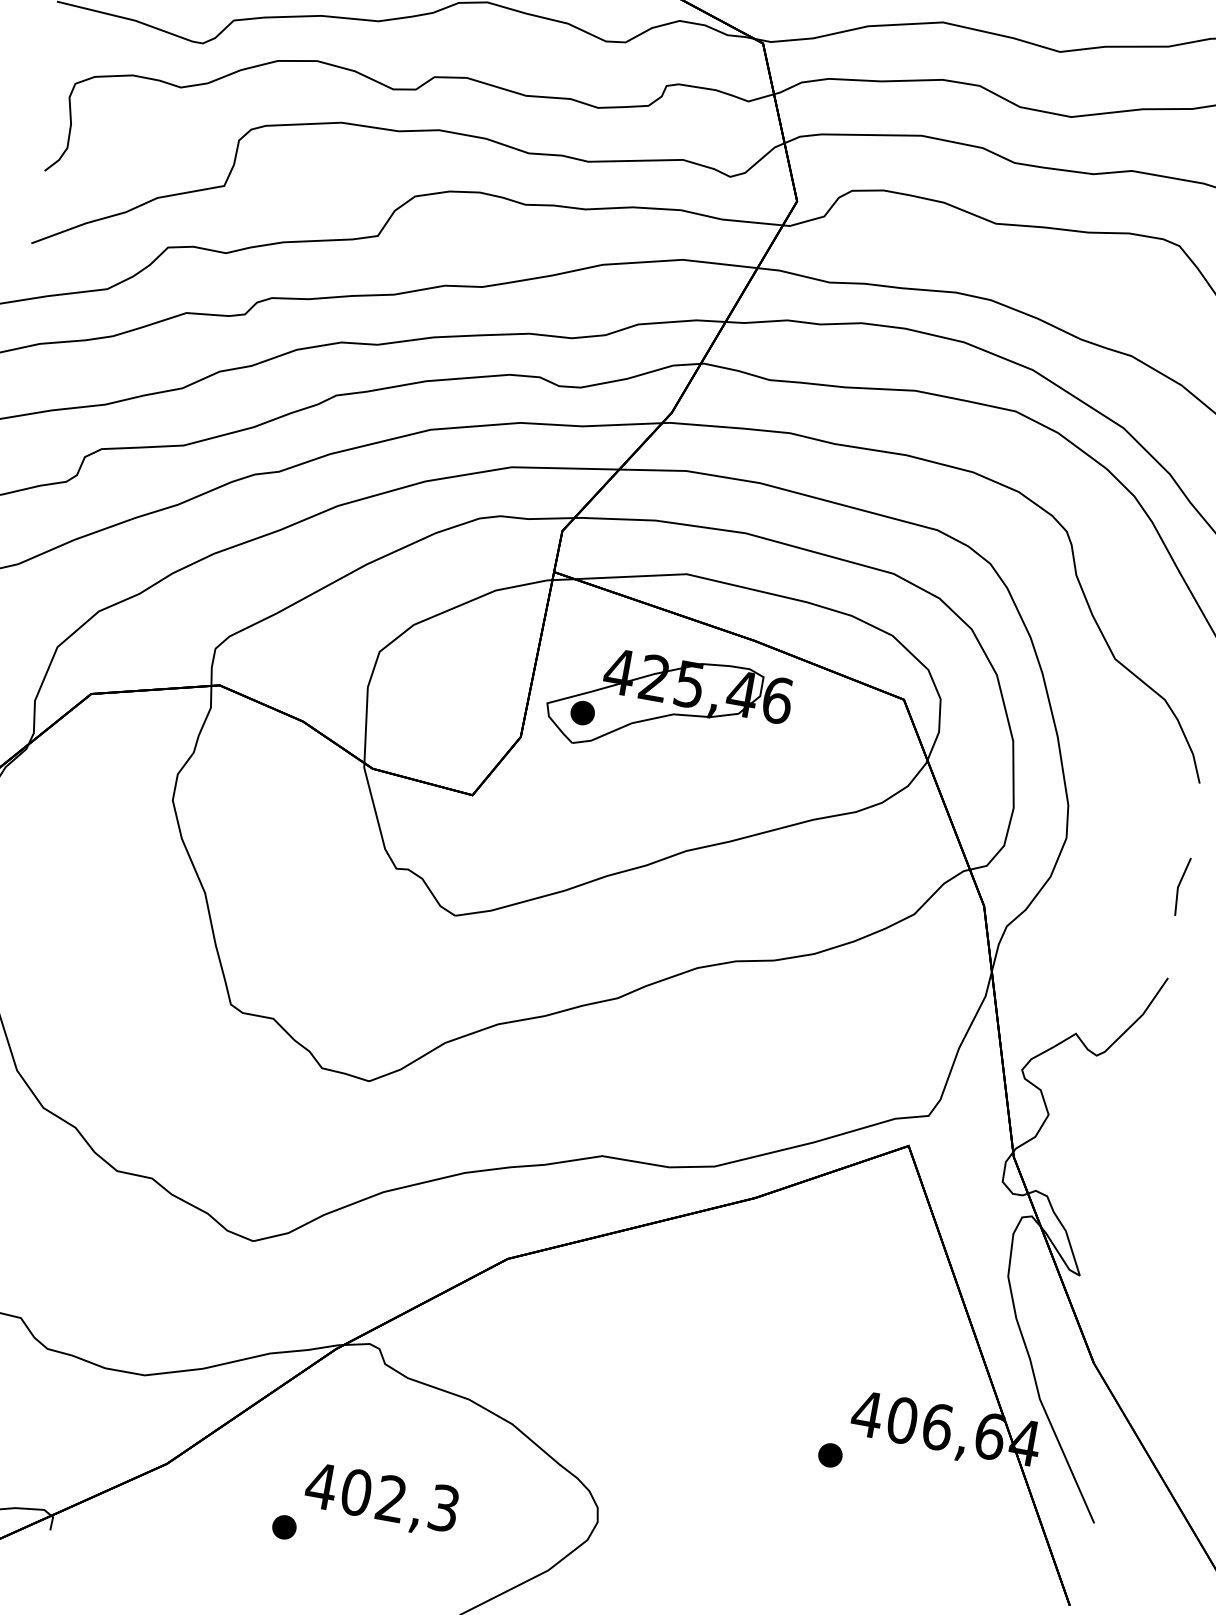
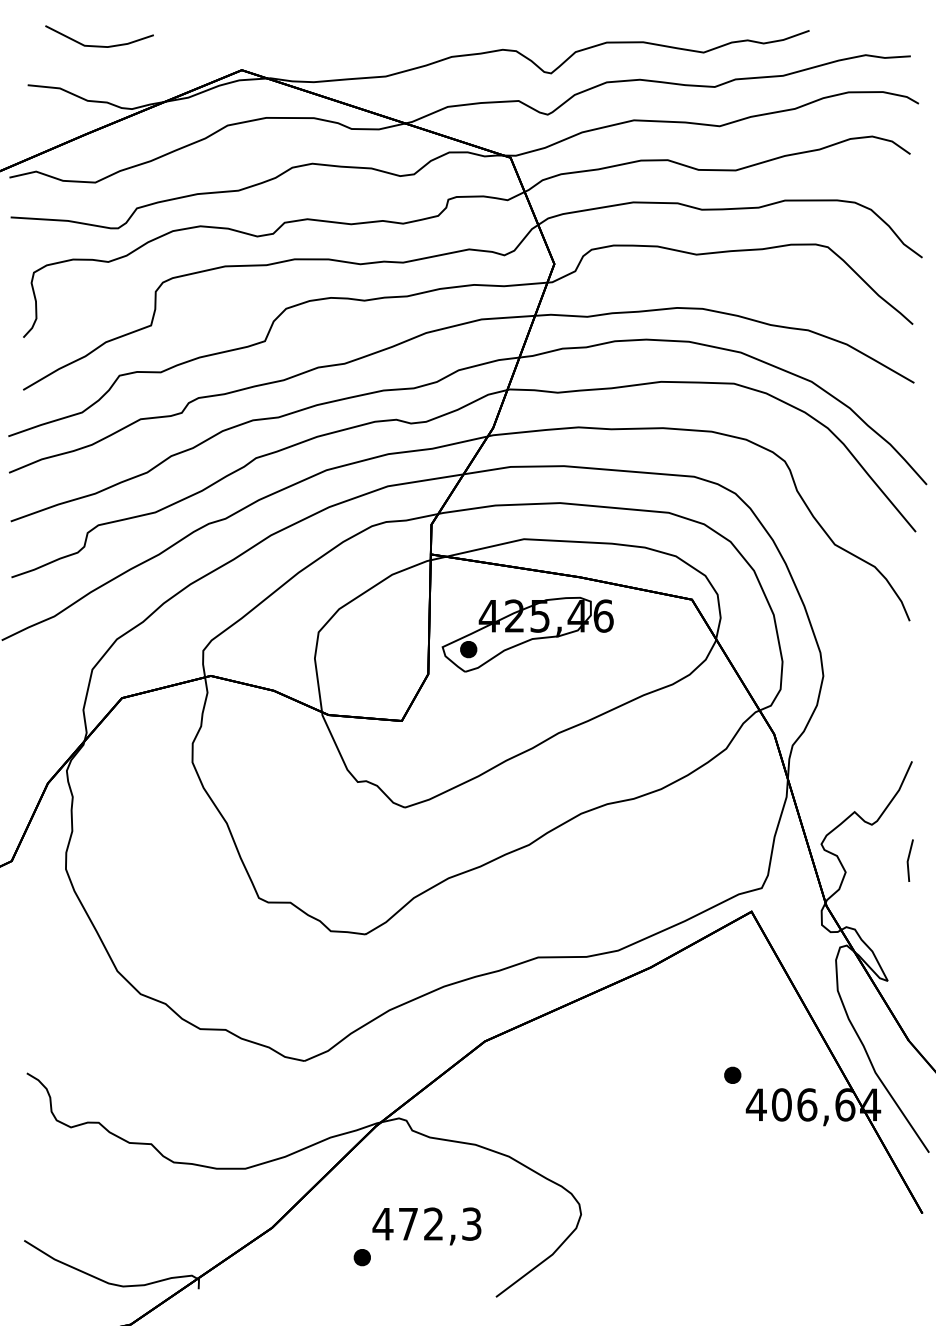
line: (1181, 884) -> (909, 859), moved
part: (830, 1454) -> (732, 1074), moved
text: (356, 1491) -> (408, 1223), 402,3 -> 472,3

